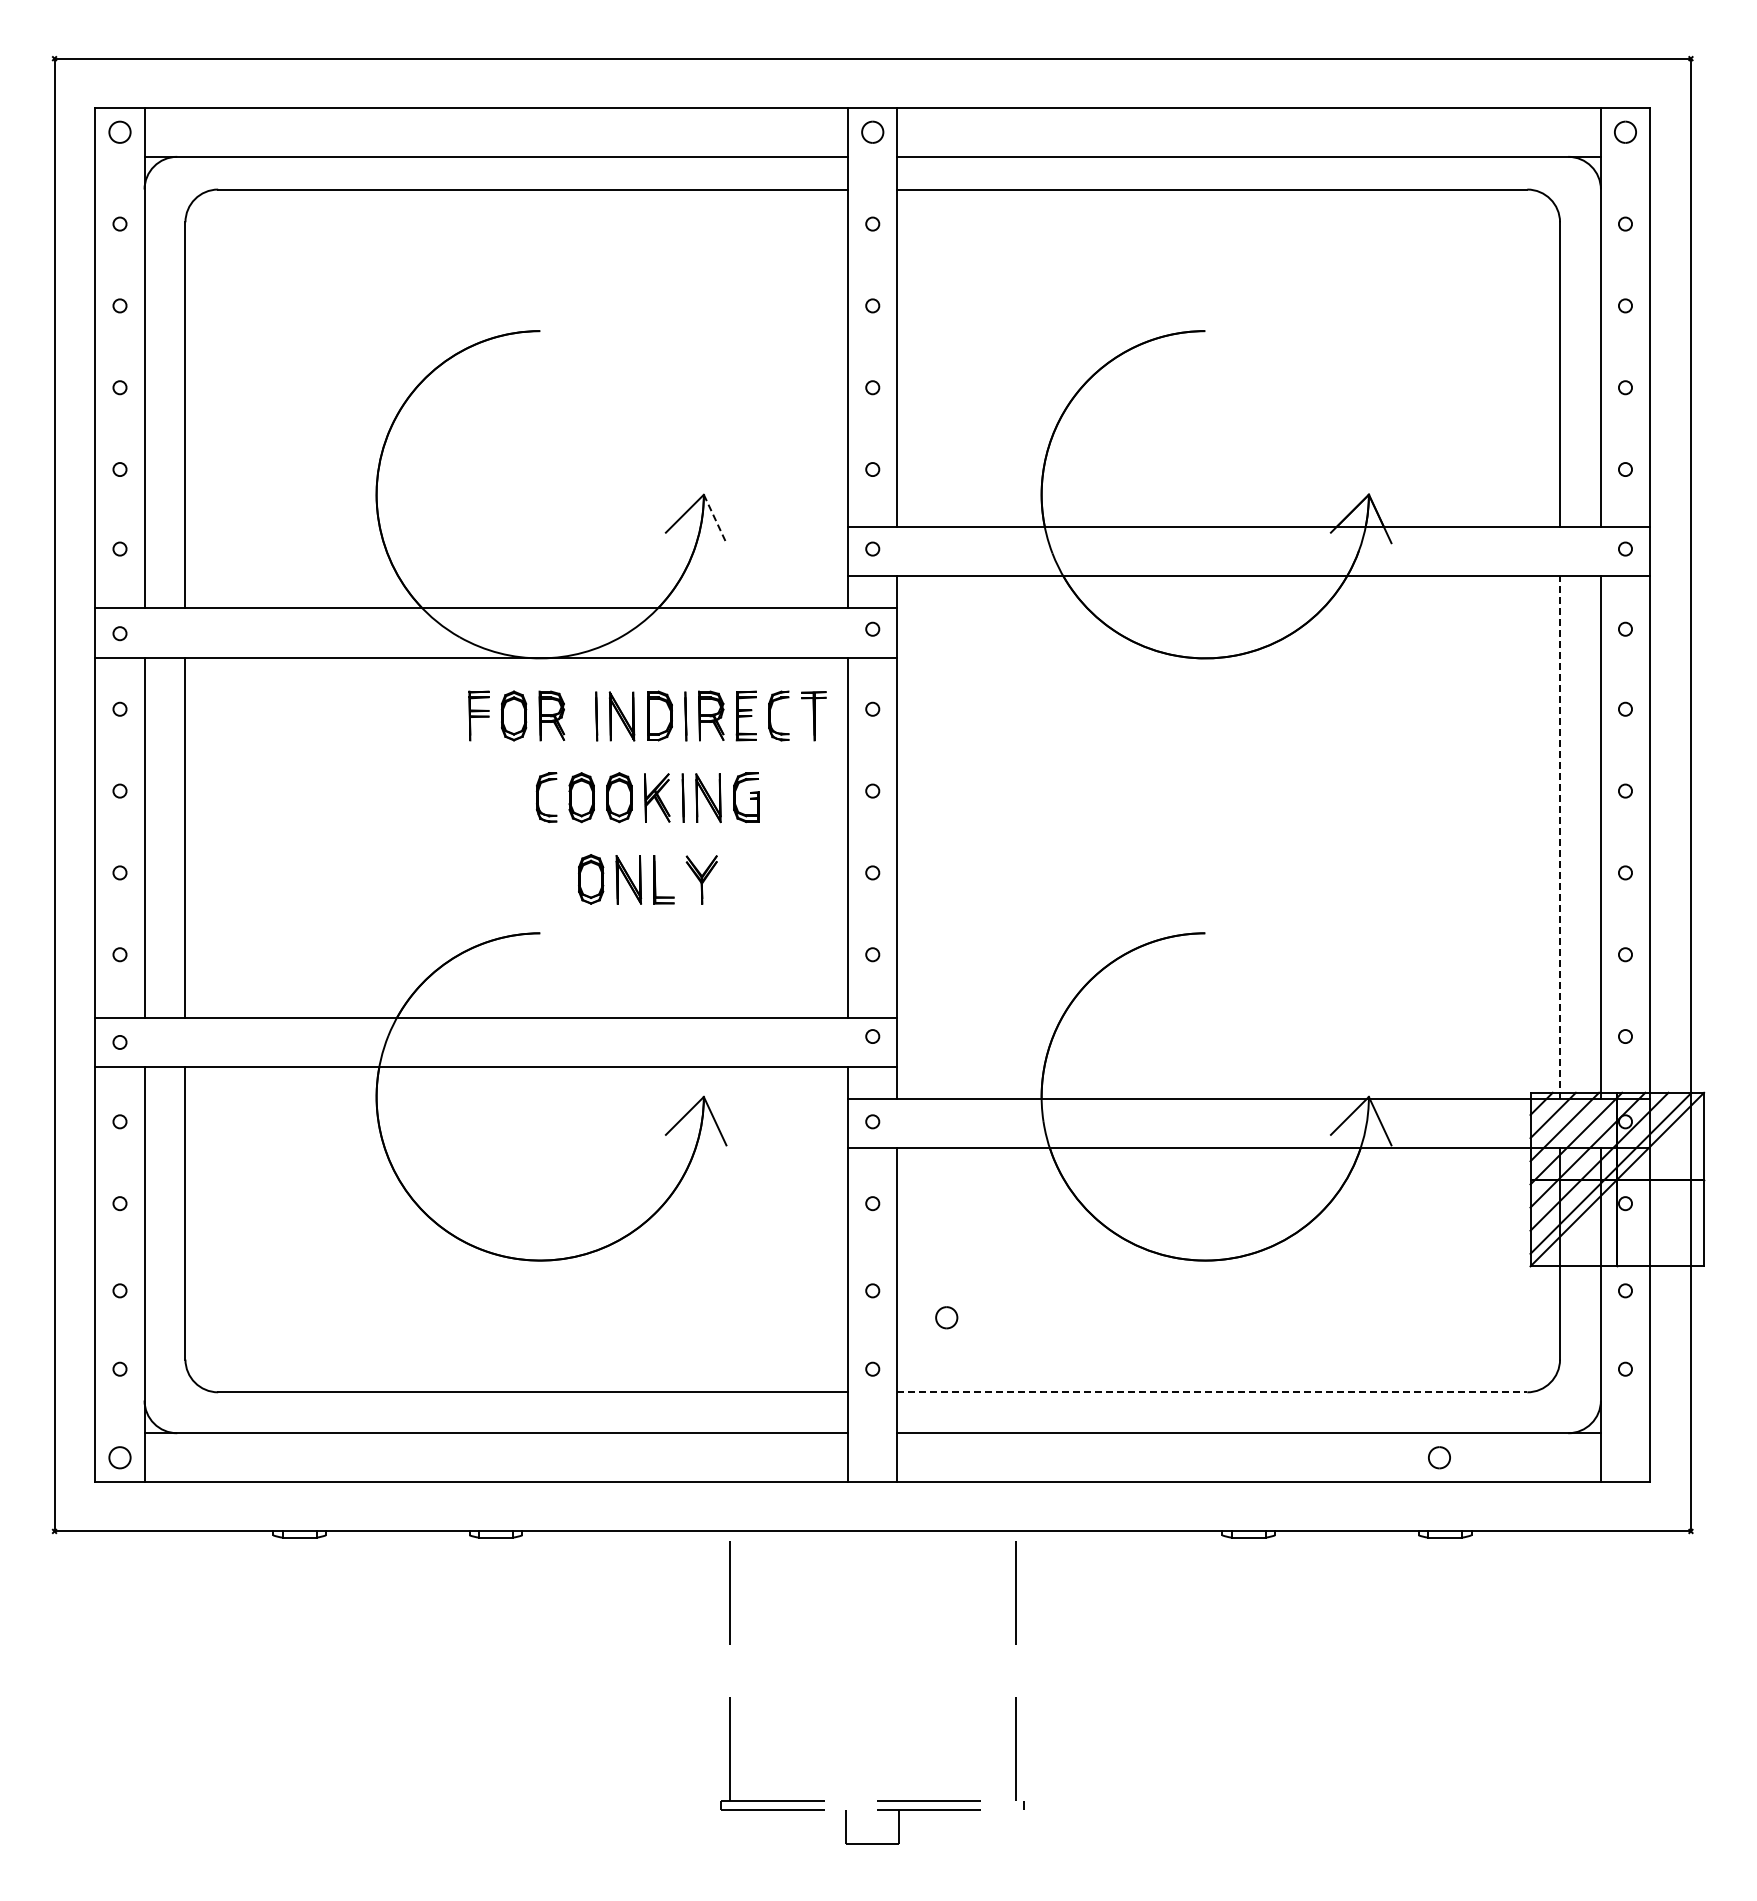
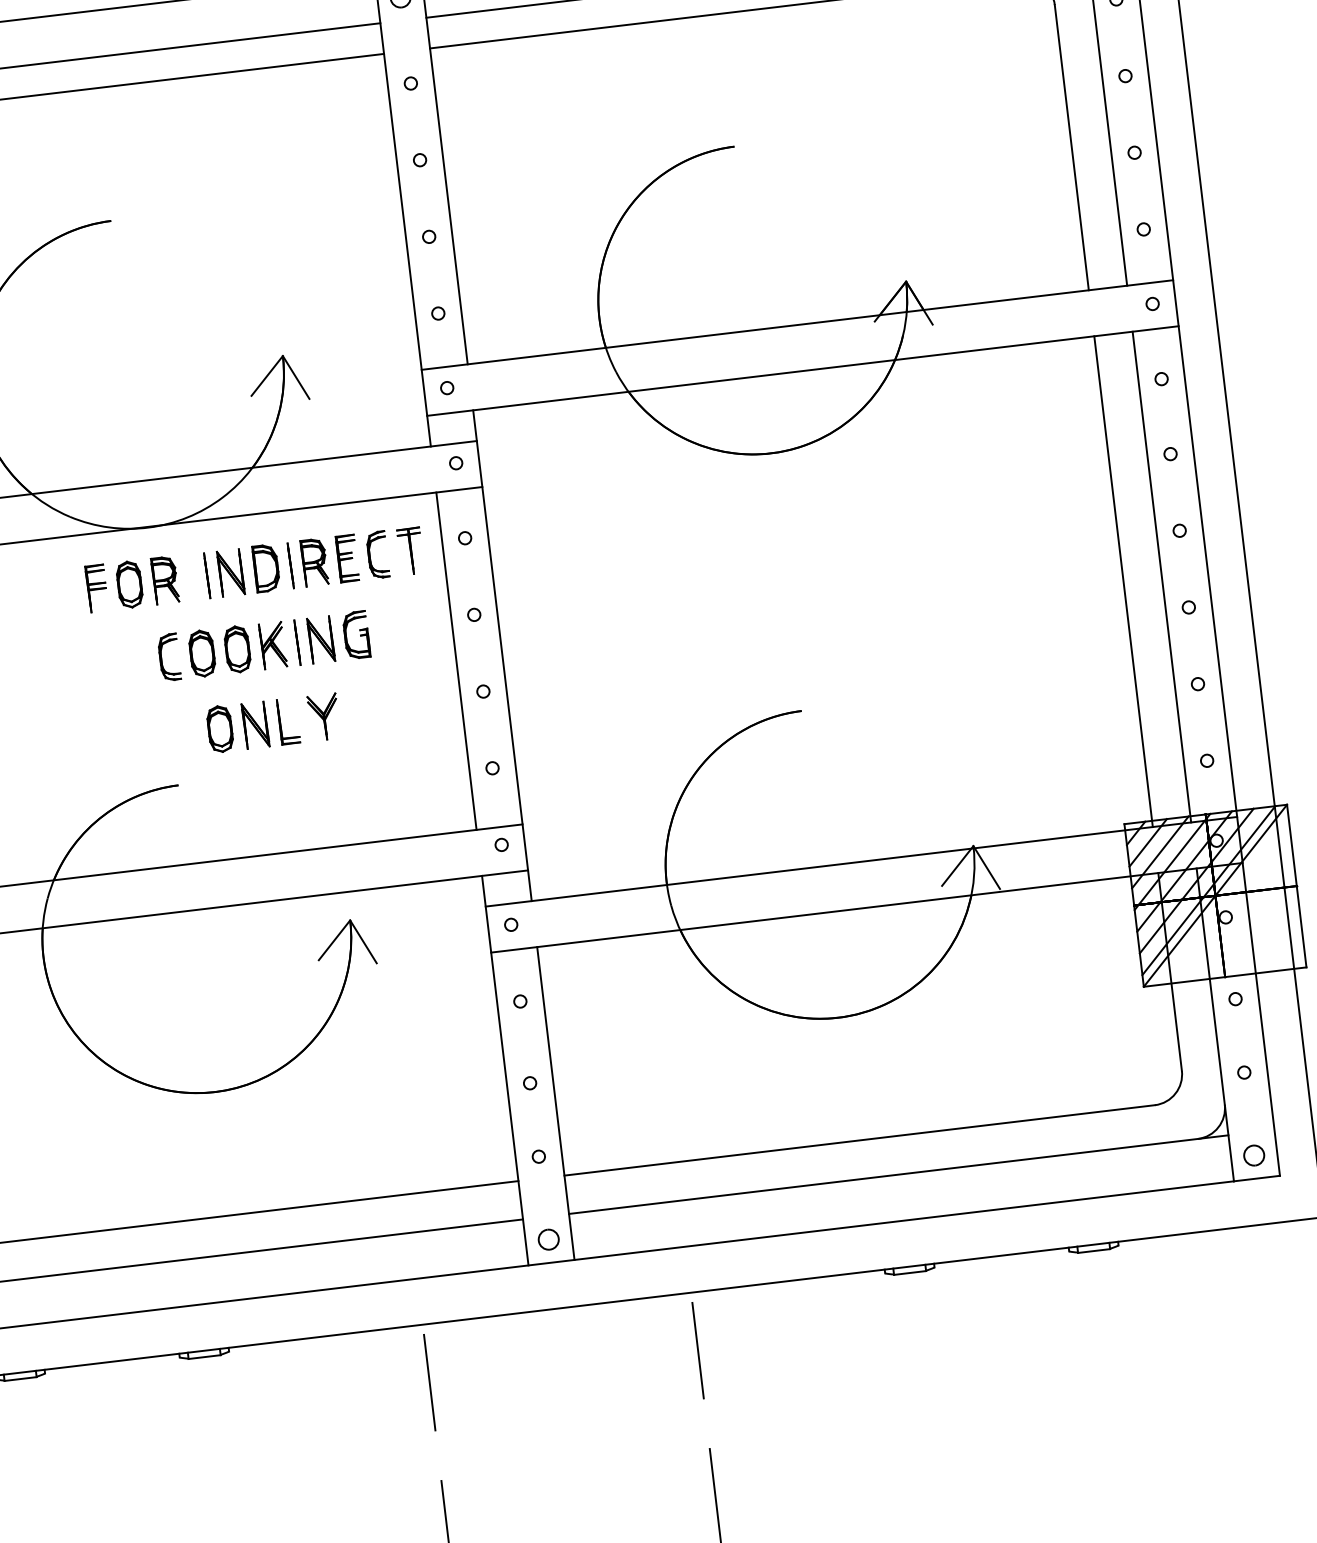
line: (715, 518) -> (296, 377), dashed -> solid
line: (1560, 837) -> (1123, 581), dashed -> solid
part: (946, 1317) -> (548, 1239), moved
line: (1212, 1392) -> (859, 1140), dashed -> solid
part: (1439, 1457) -> (1254, 1155), moved

